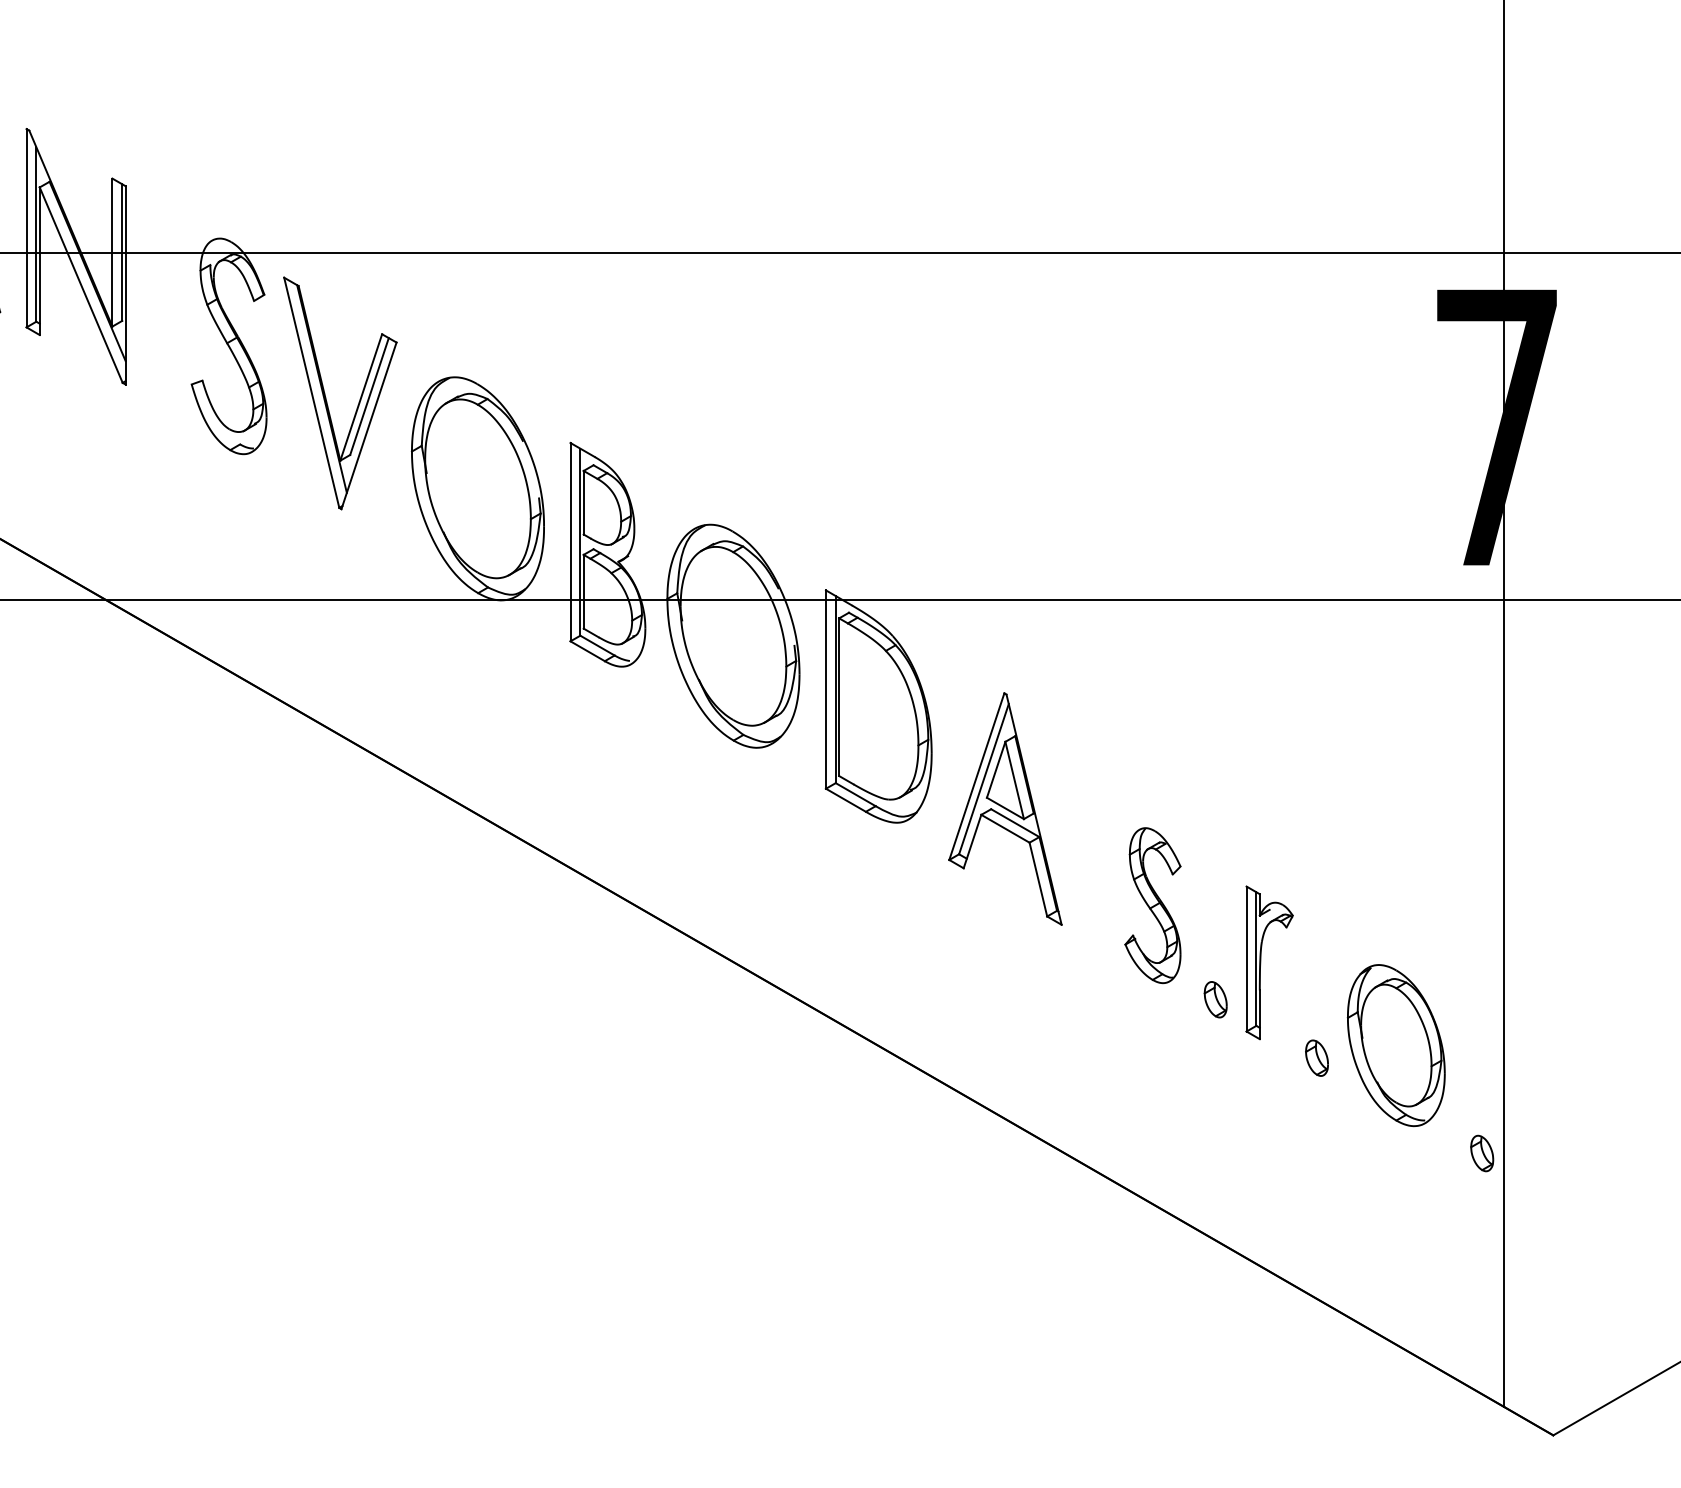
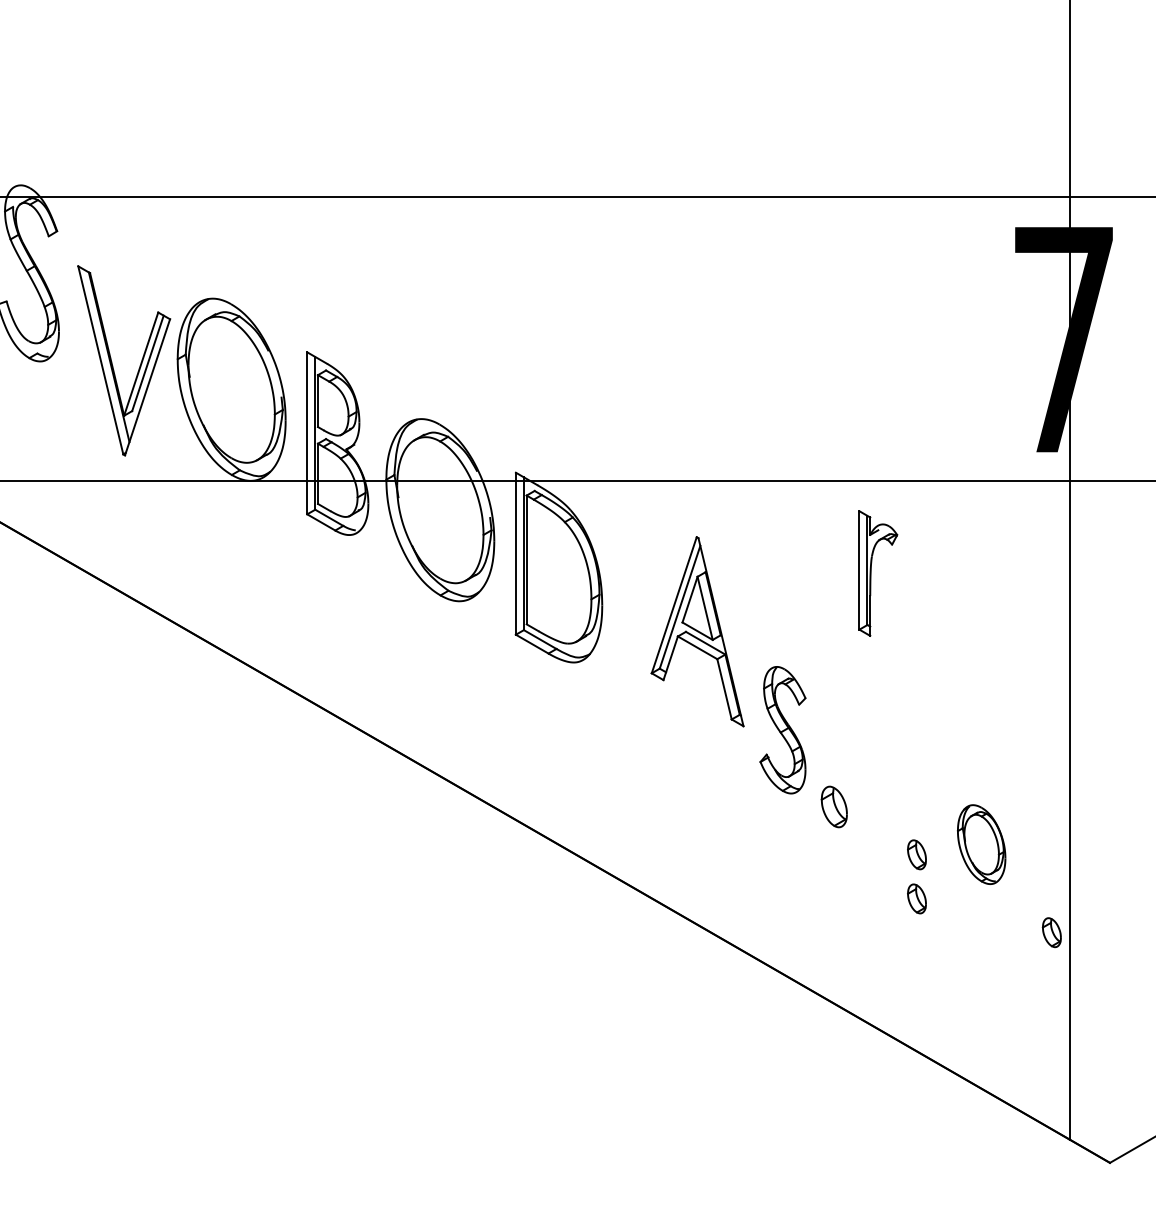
part: (326, 397) -> (112, 364), moved
part: (1005, 808) -> (697, 631), moved
part: (1261, 962) -> (871, 573), moved
part: (1215, 999) -> (834, 806), size x1.4
part: (1395, 1045) -> (981, 844), size x0.6
part: (1316, 1111) -> (916, 898), added

